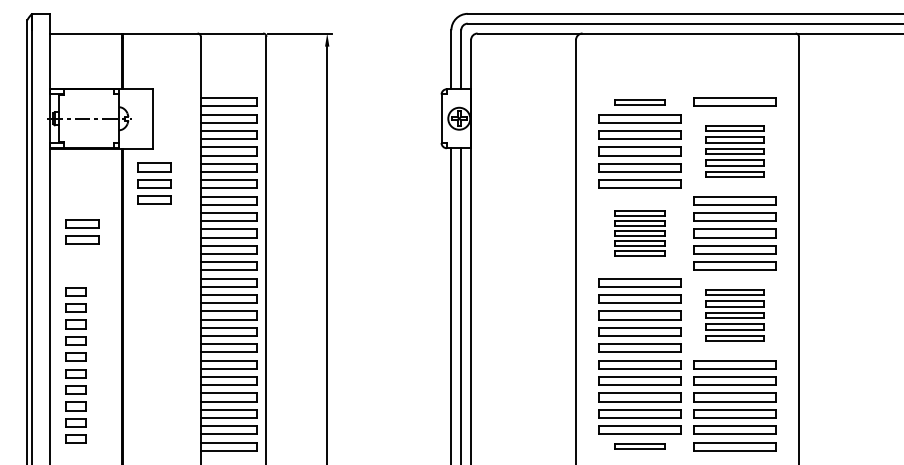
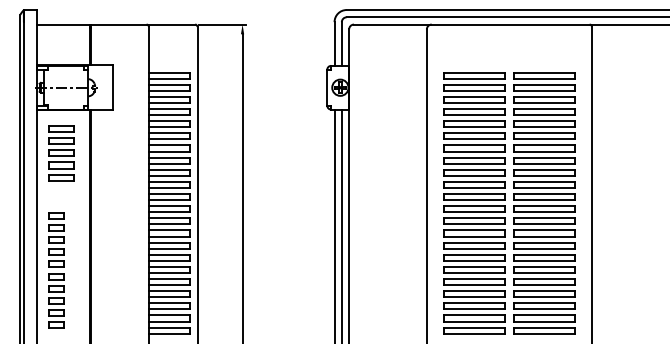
part: (639, 101) -> (473, 74), size x1.67
part: (734, 151) -> (544, 111), size x1.43
part: (154, 183) -> (61, 140), moved
part: (639, 233) -> (473, 172), size x1.67
part: (734, 315) -> (544, 233), size x1.43
part: (639, 446) -> (473, 330), size x1.67

